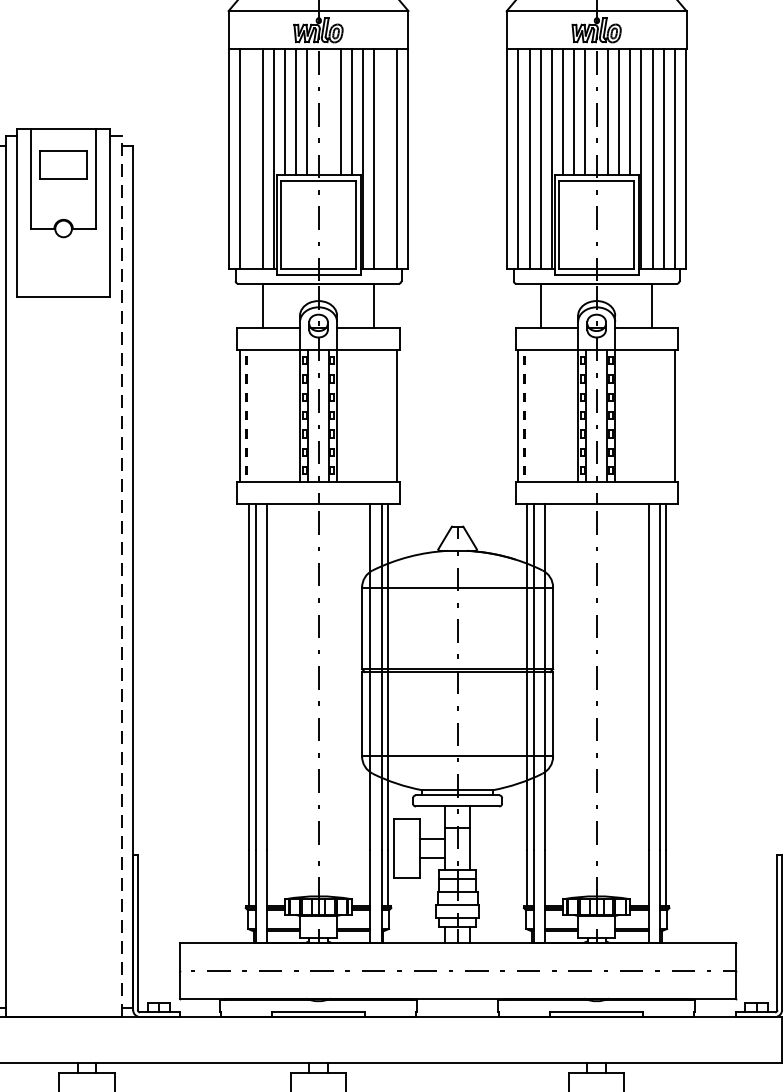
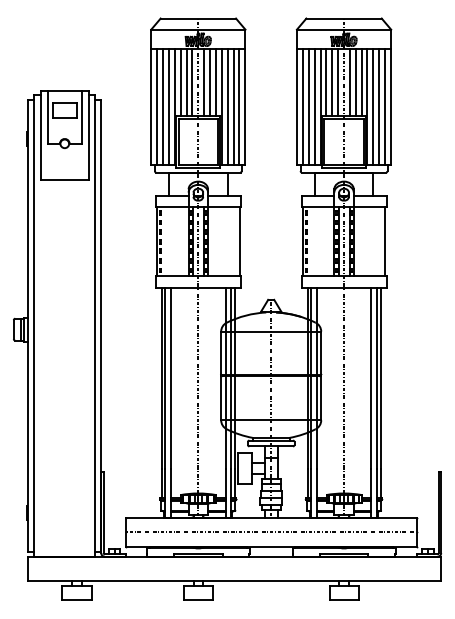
line: (330, 111) -> (204, 82), added
line: (252, 157) -> (163, 106), added
line: (385, 157) -> (233, 106), added
line: (122, 577) -> (95, 326), dashed -> solid

